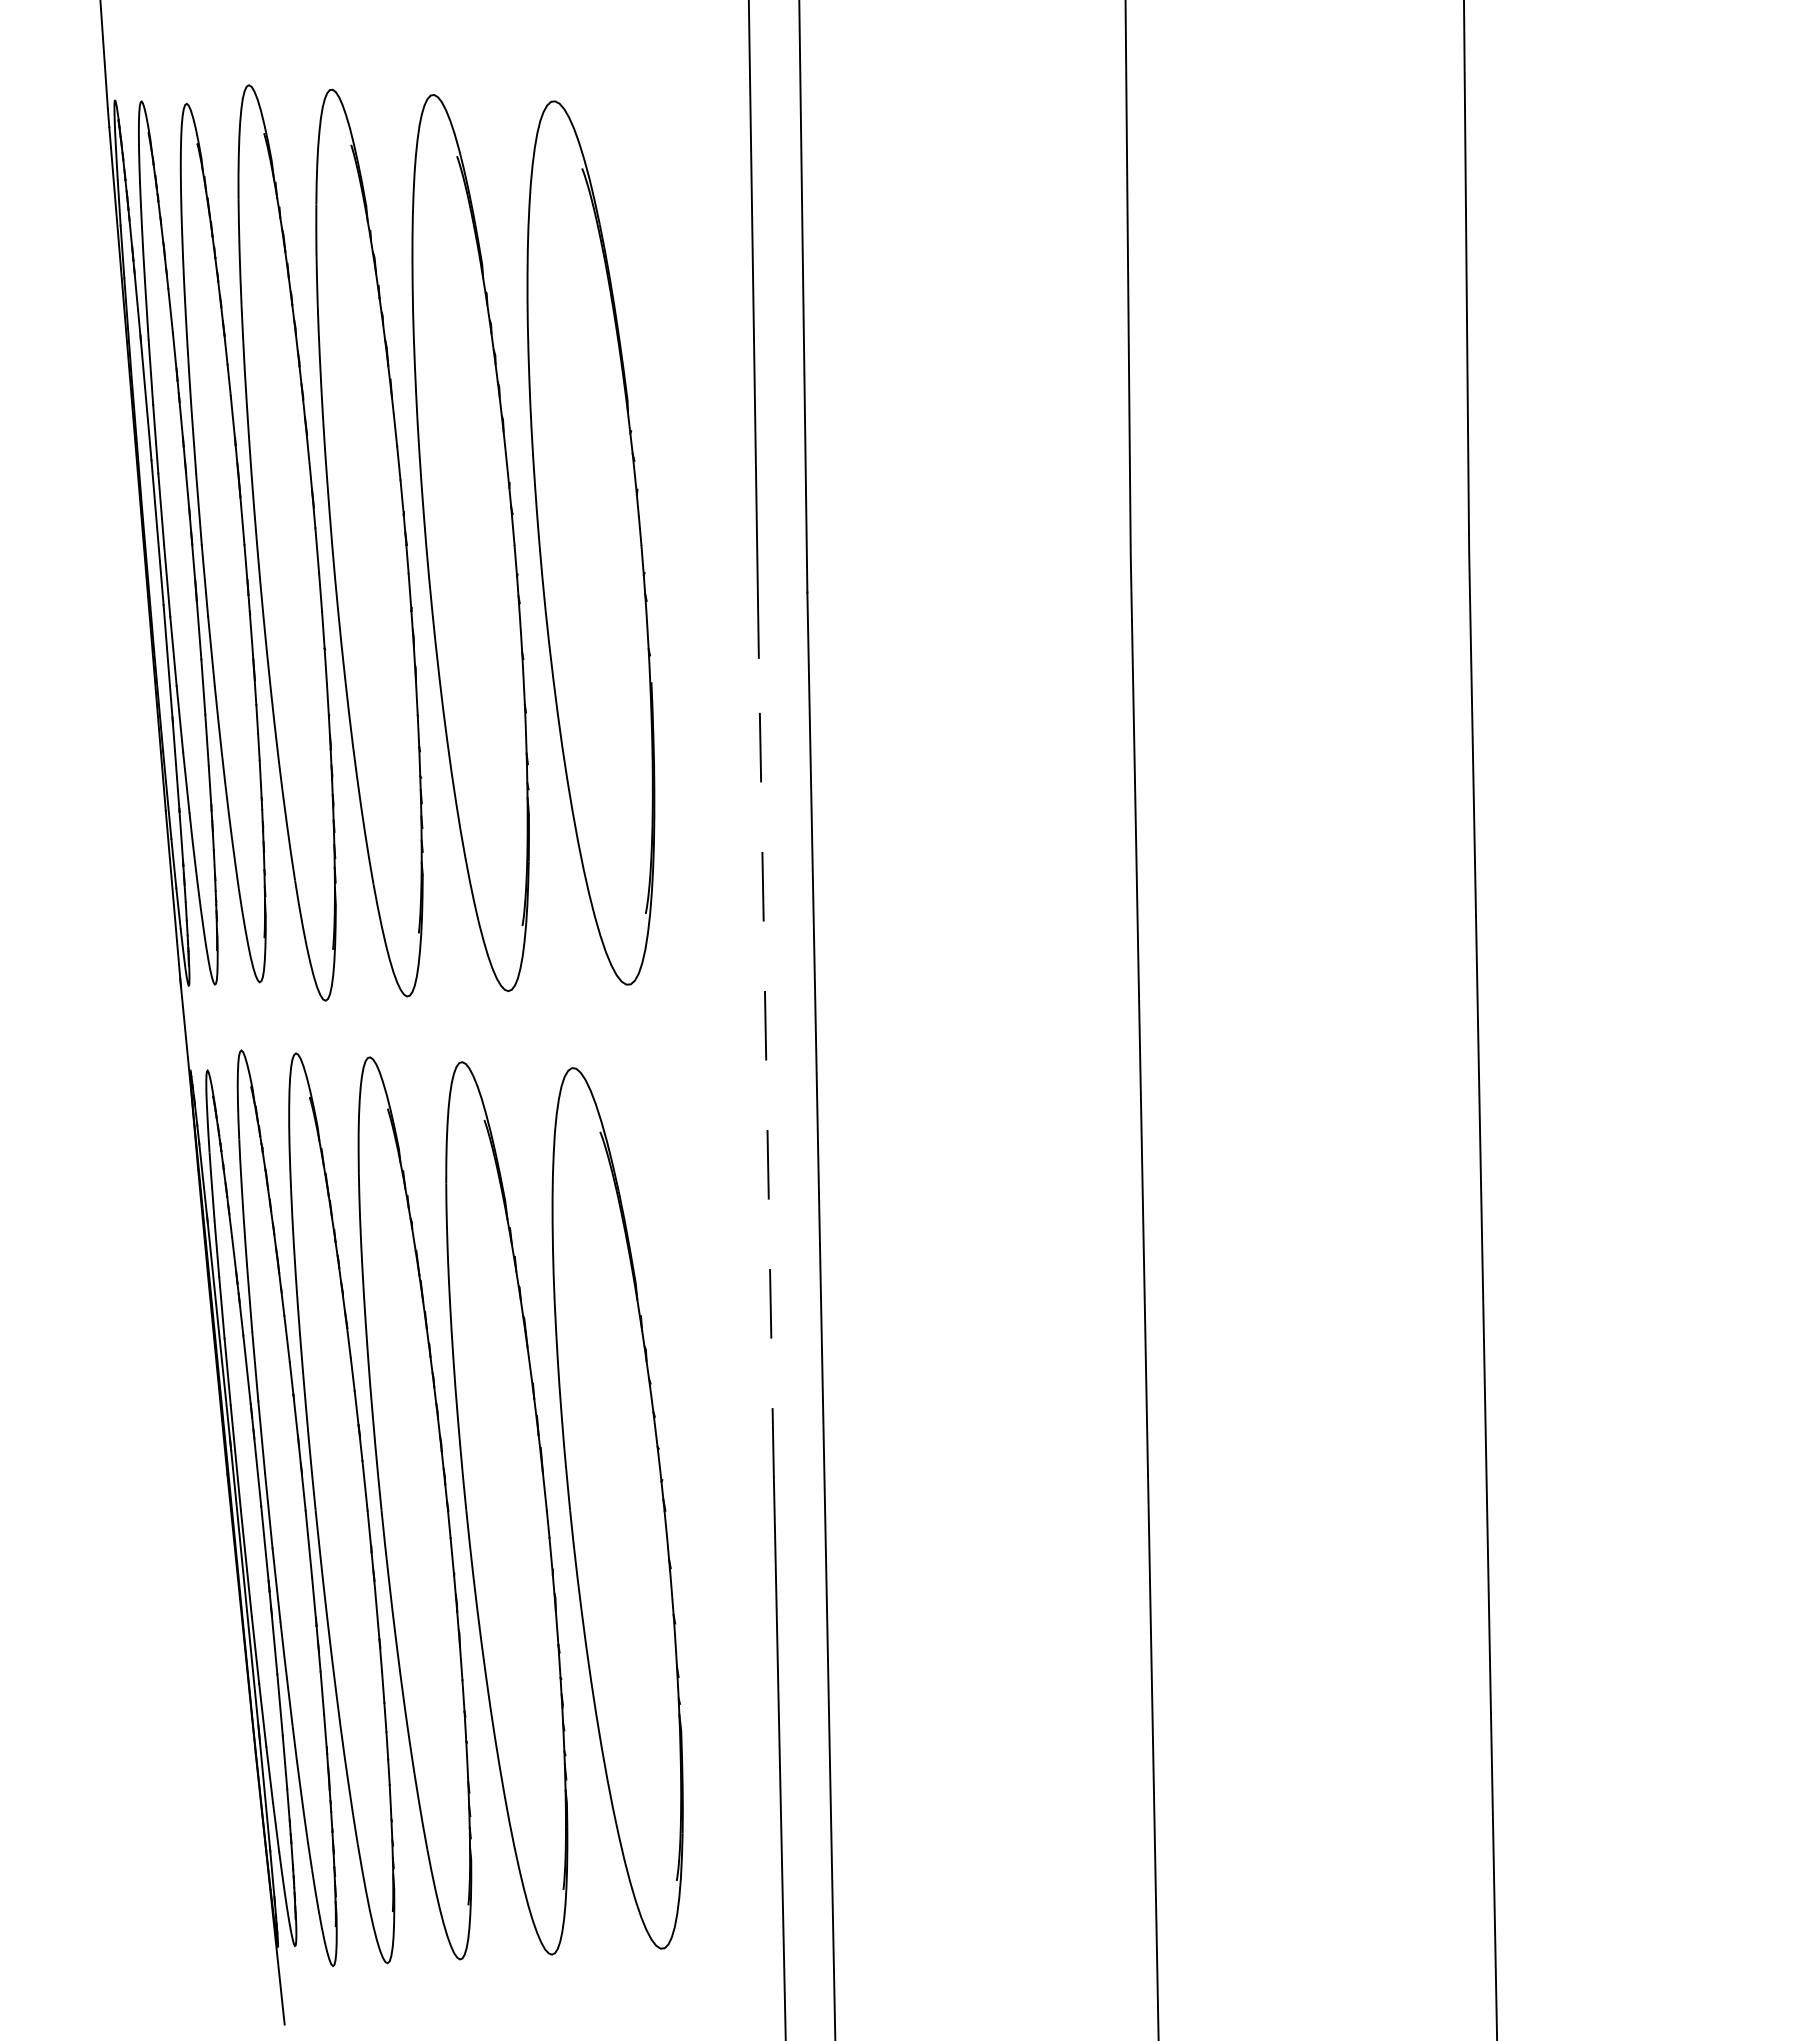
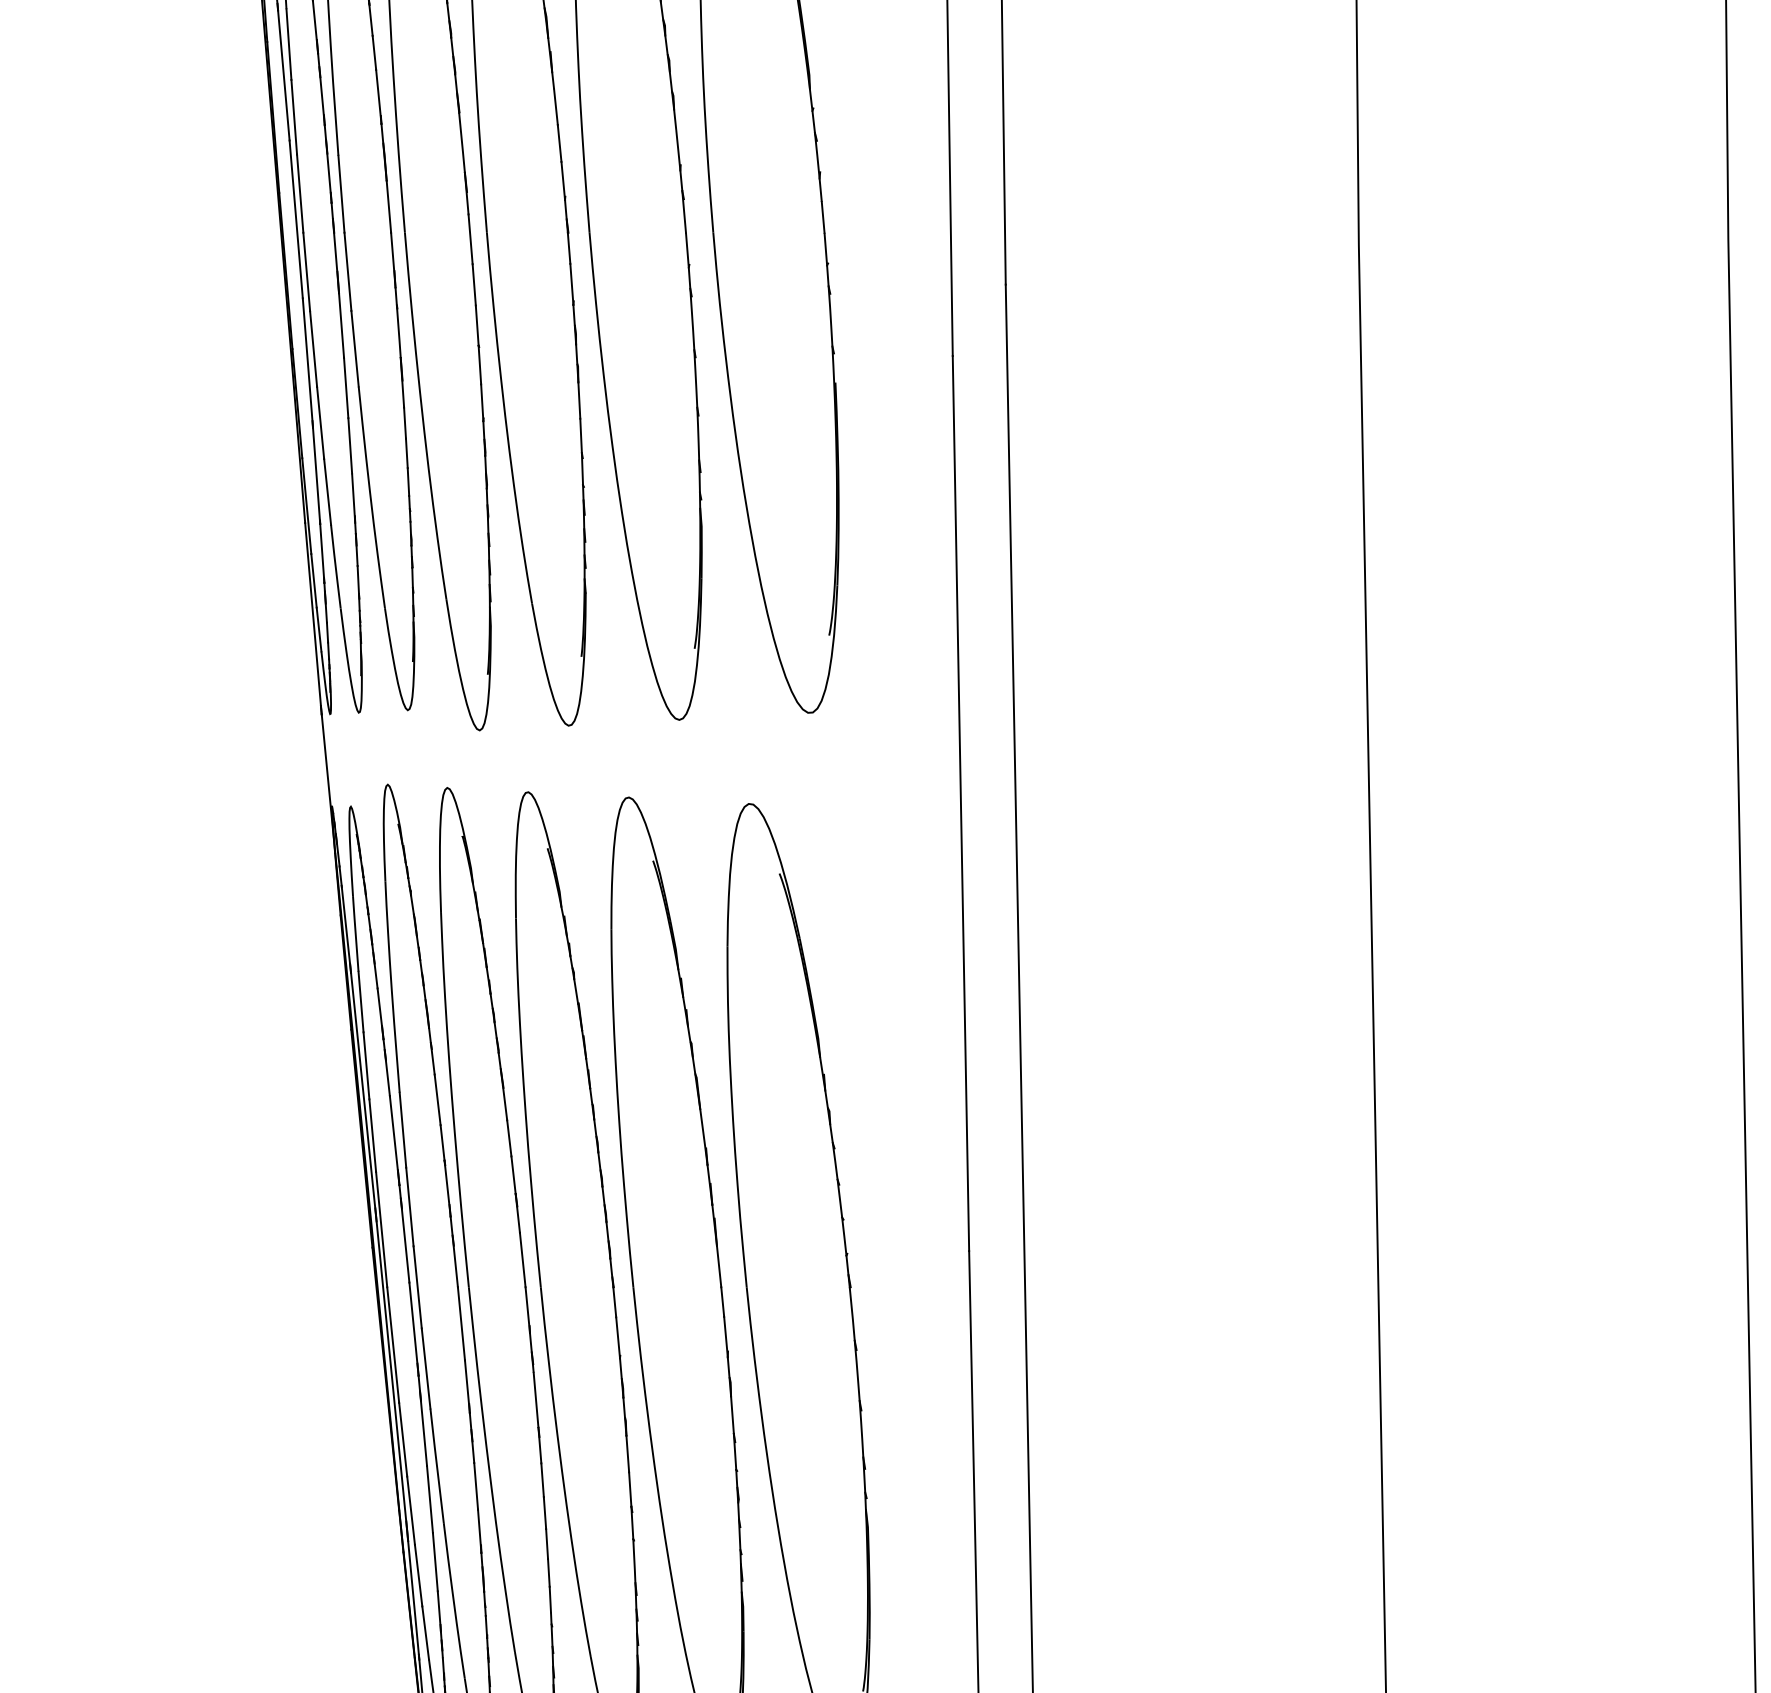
line: (766, 1067) -> (961, 803), dashed -> solid

